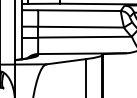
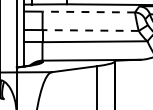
line: (78, 10) -> (87, 11), solid -> dashed
line: (81, 27) -> (91, 30), solid -> dashed

